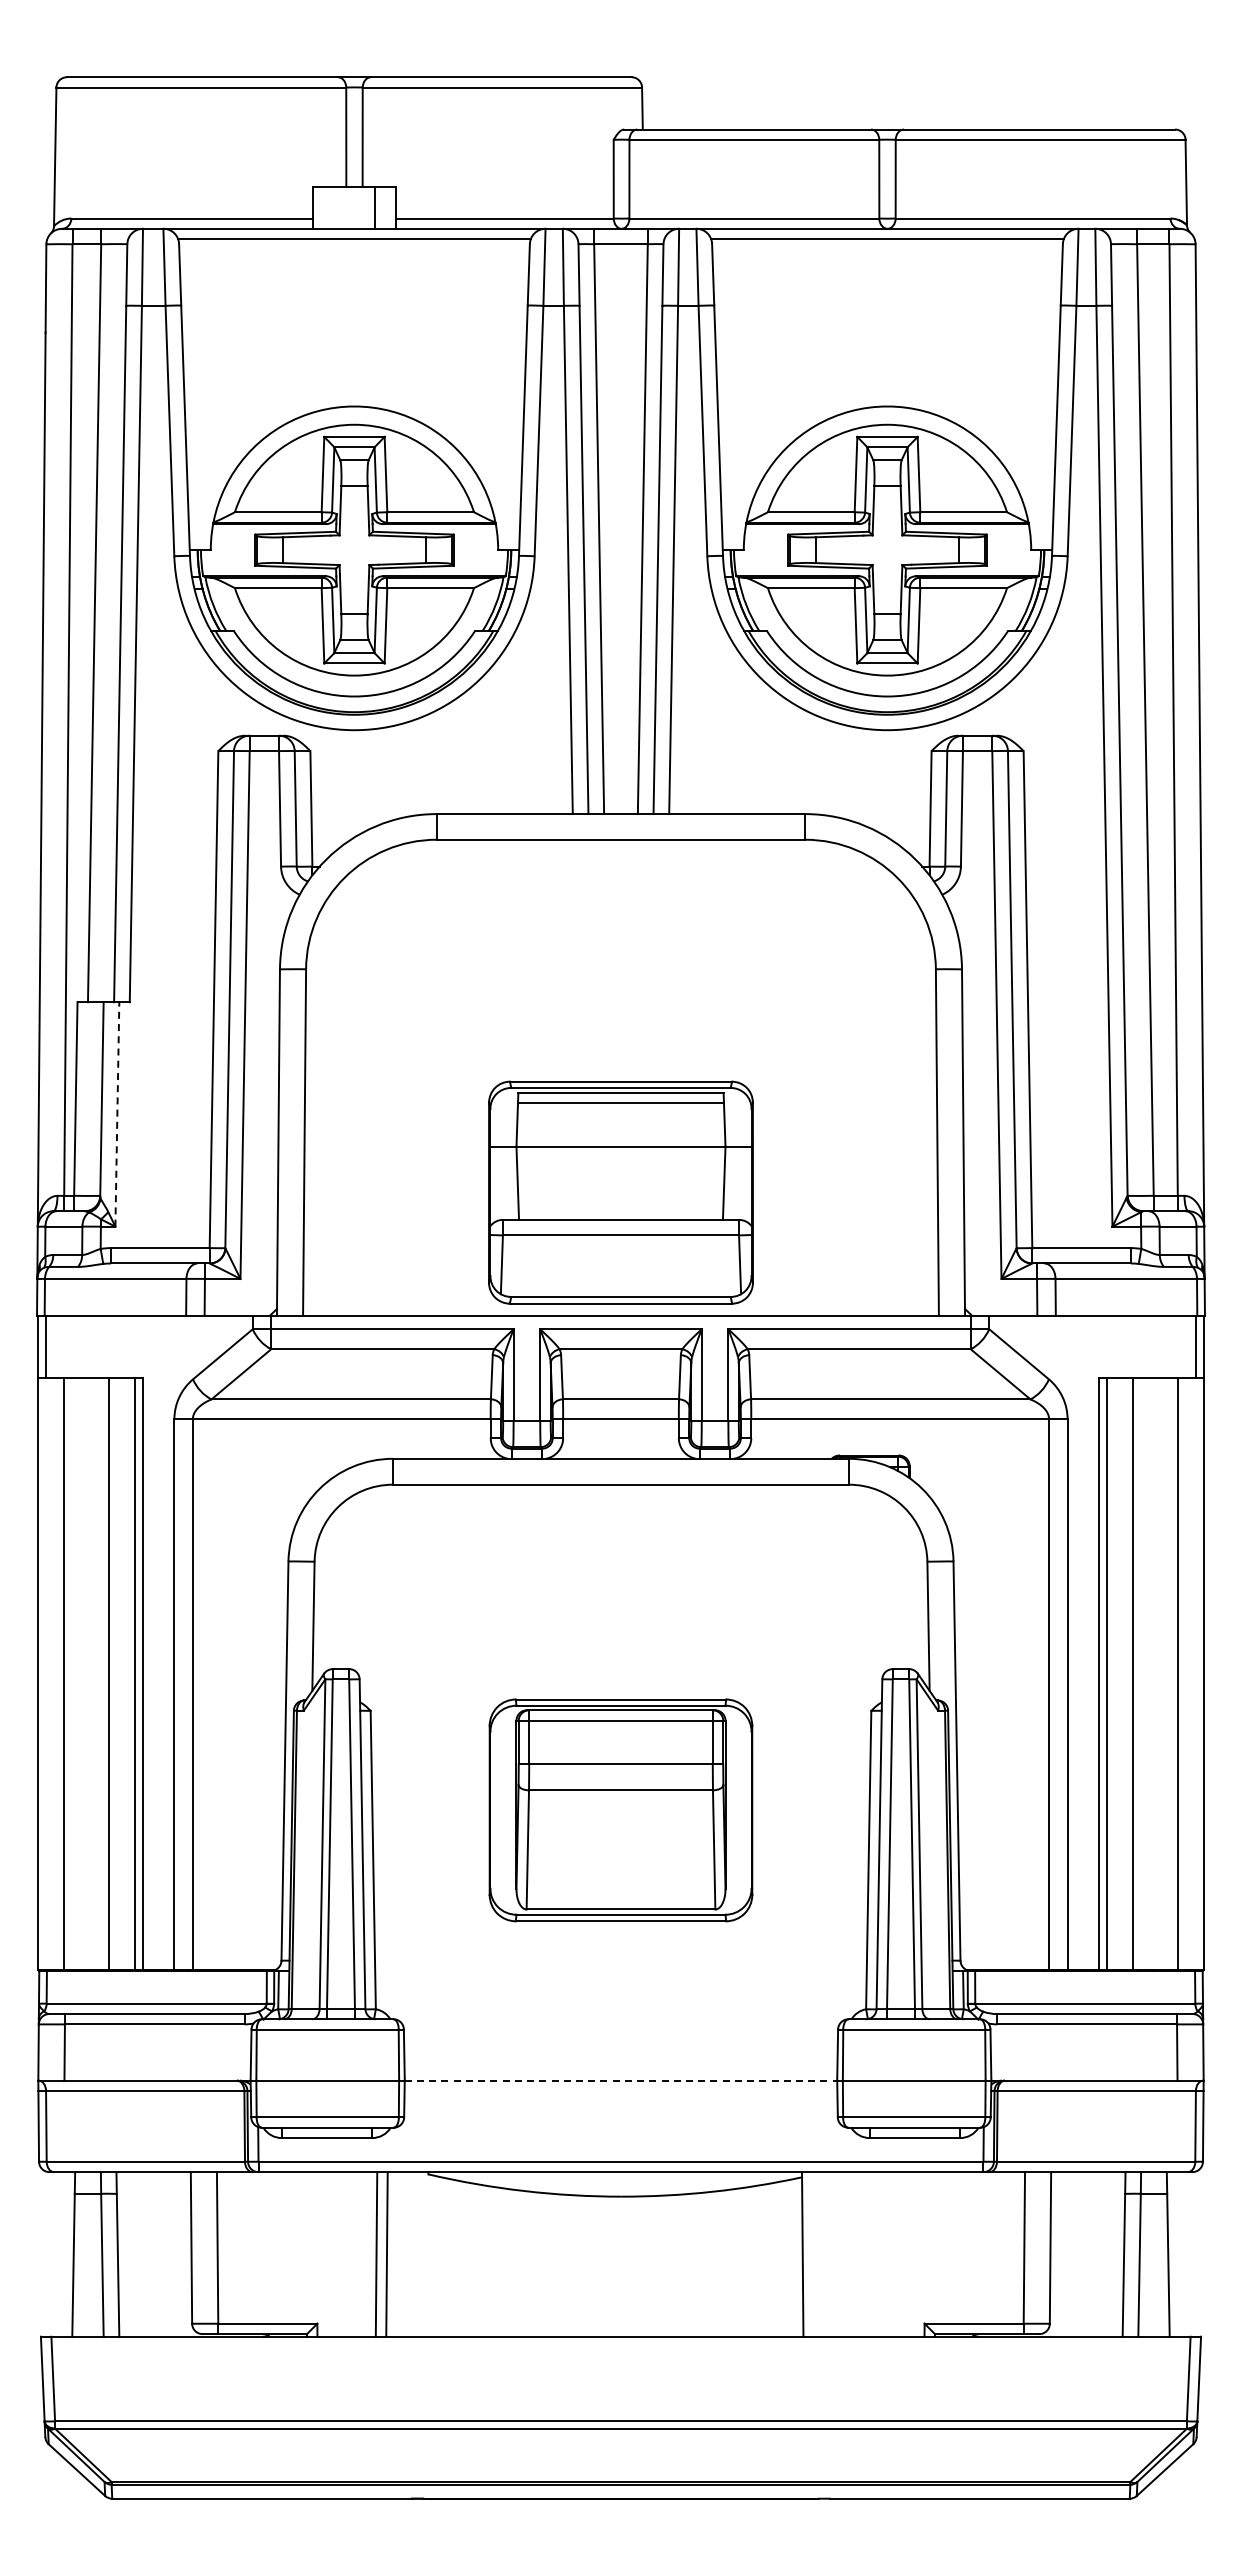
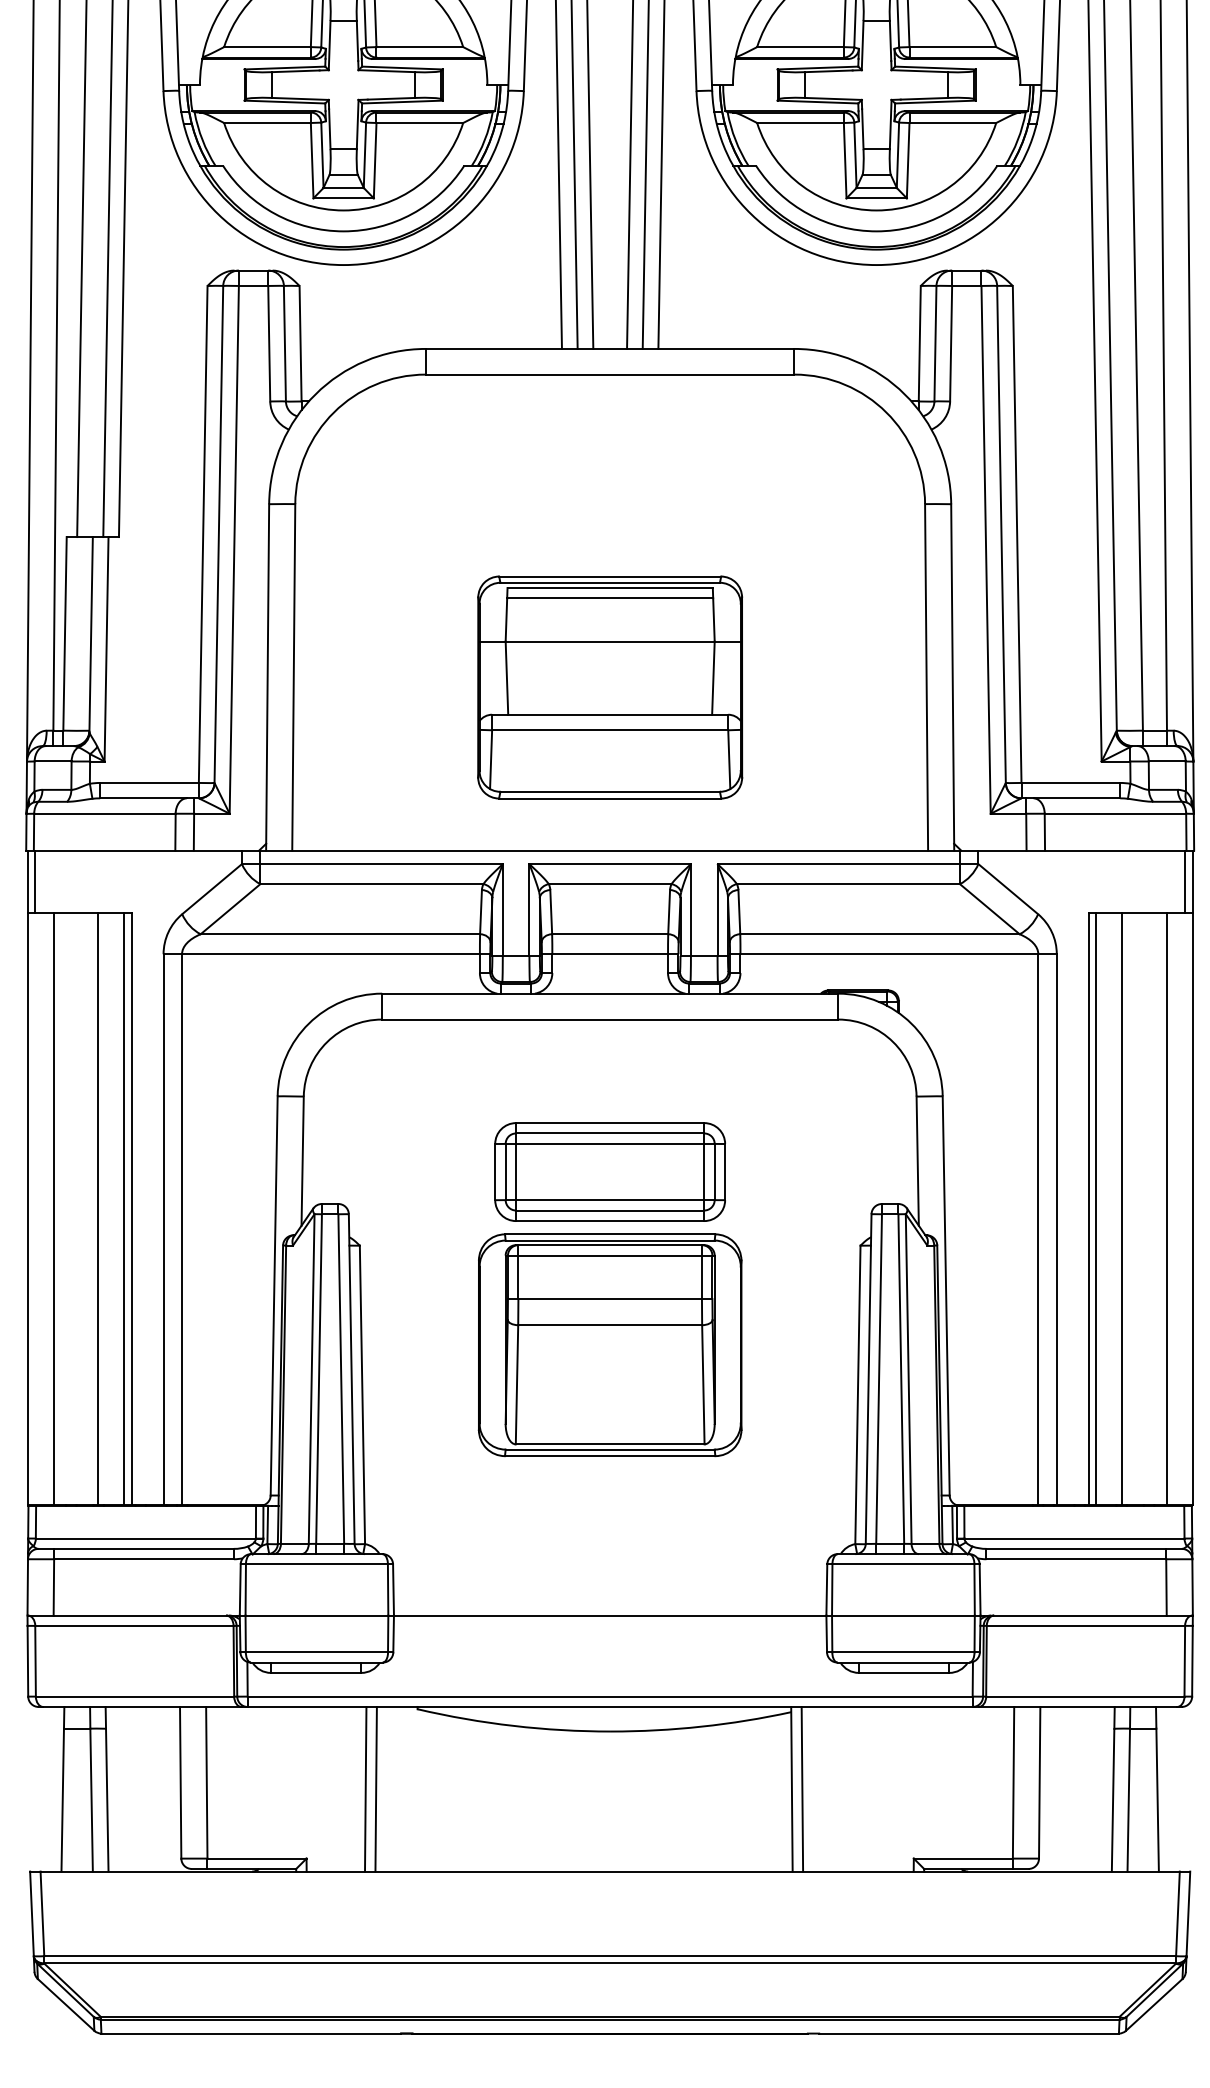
line: (117, 1113) -> (106, 648), dashed -> solid
part: (620, 1192) -> (609, 687), moved
part: (620, 1637) -> (609, 1172), added
line: (621, 2080) -> (610, 1615), dashed -> solid
line: (812, 2254) -> (801, 1789), added

